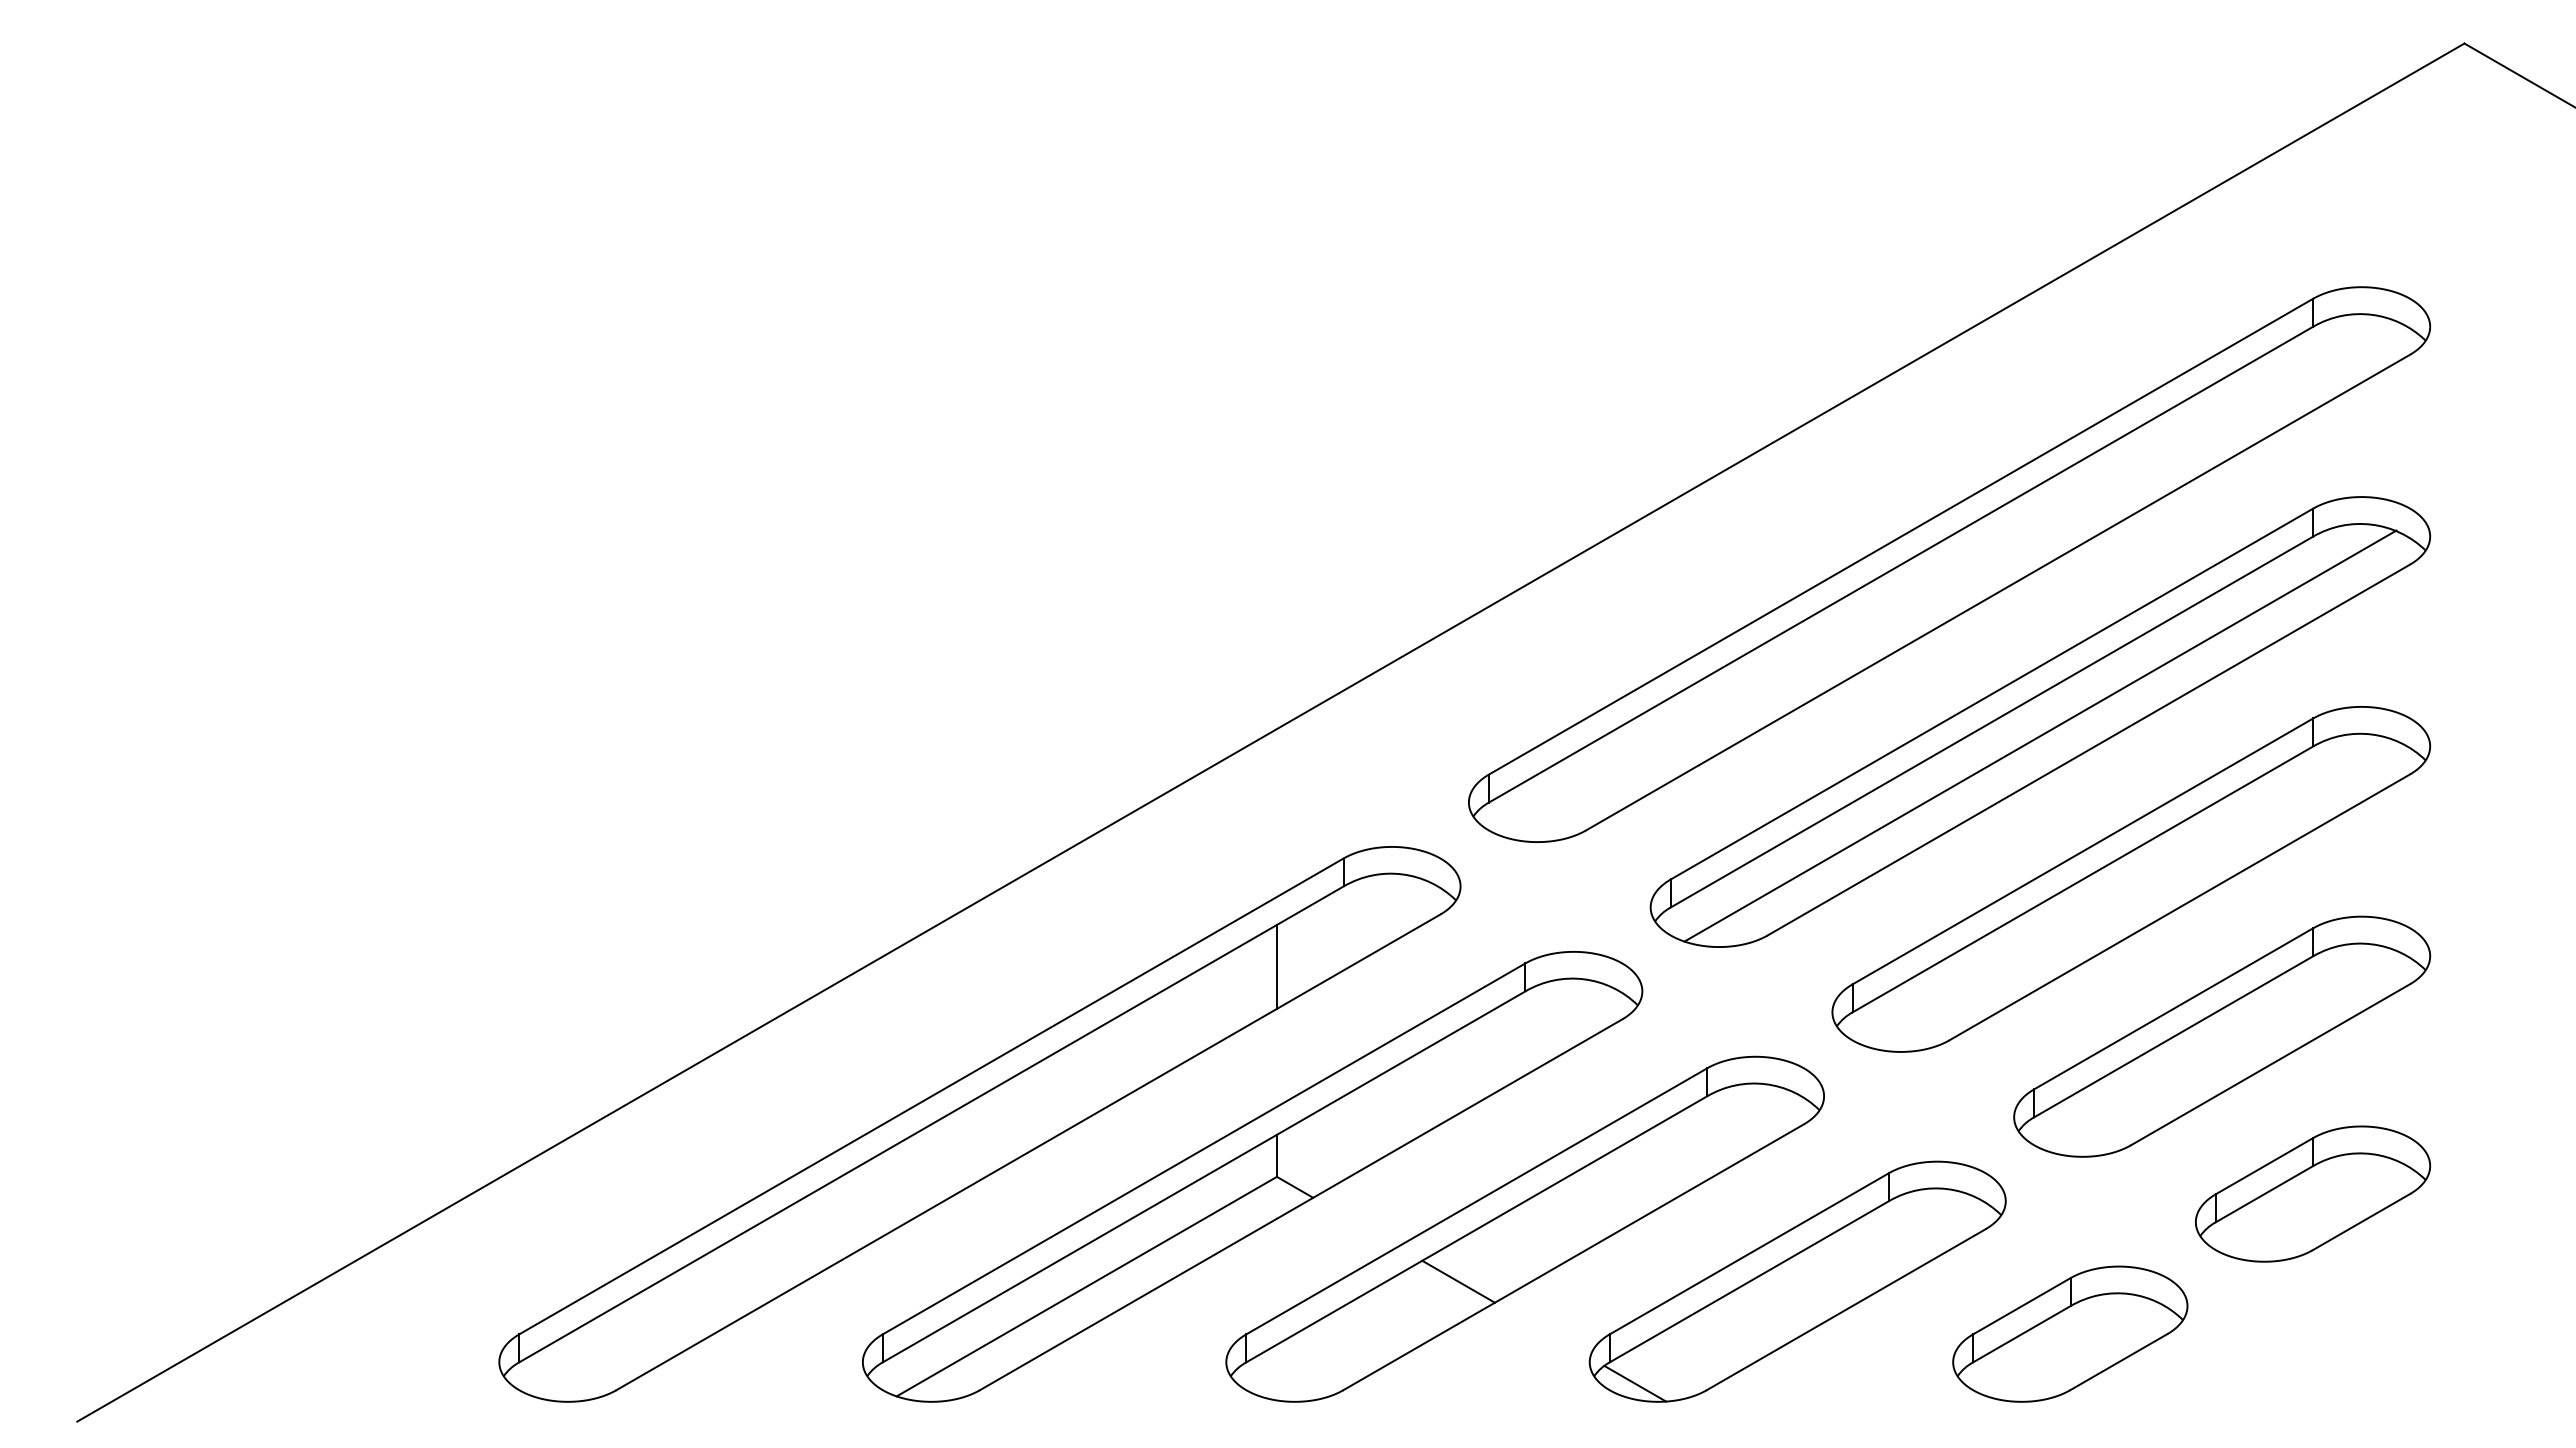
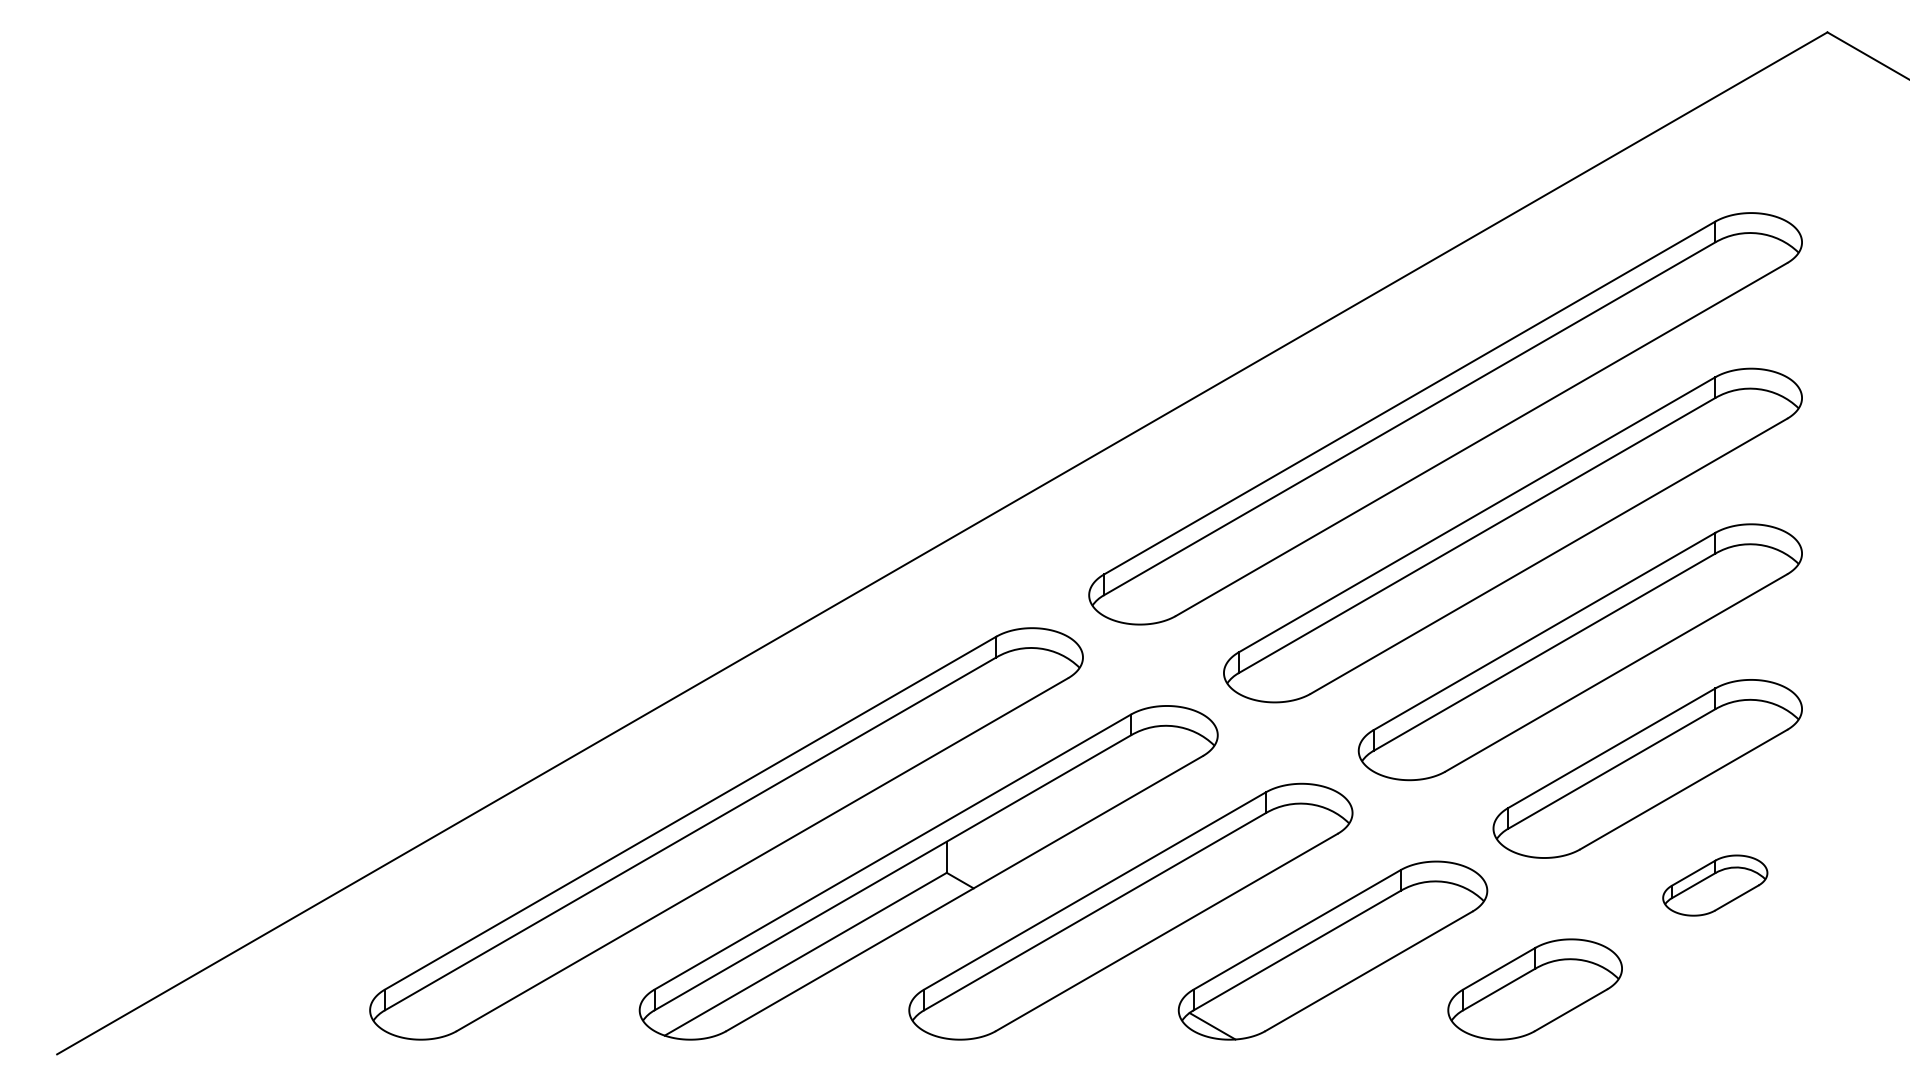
line: (2040, 735) -> (1513, 545), removed
line: (1276, 966) -> (946, 716), removed
part: (2313, 1193) -> (1715, 885), size x0.6
line: (1458, 1281) -> (1081, 950), removed

